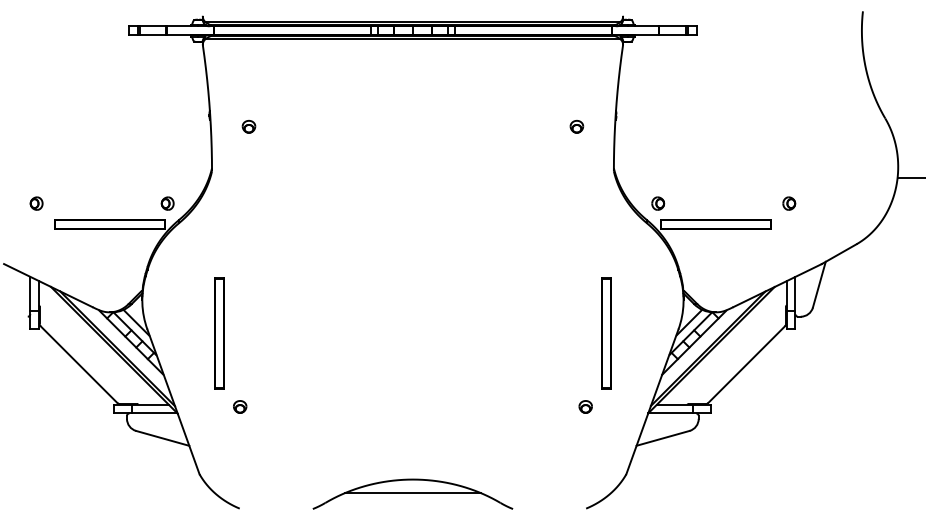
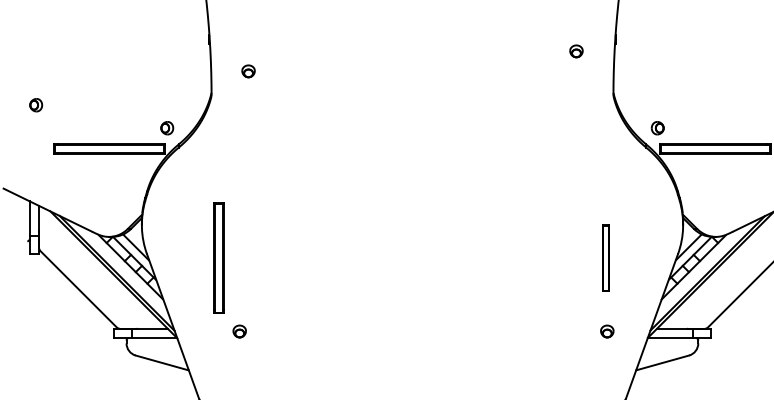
part: (248, 126) -> (248, 71), moved
part: (36, 203) -> (36, 105), moved
part: (606, 333) -> (606, 258), size x0.6
part: (585, 406) -> (607, 331), moved

